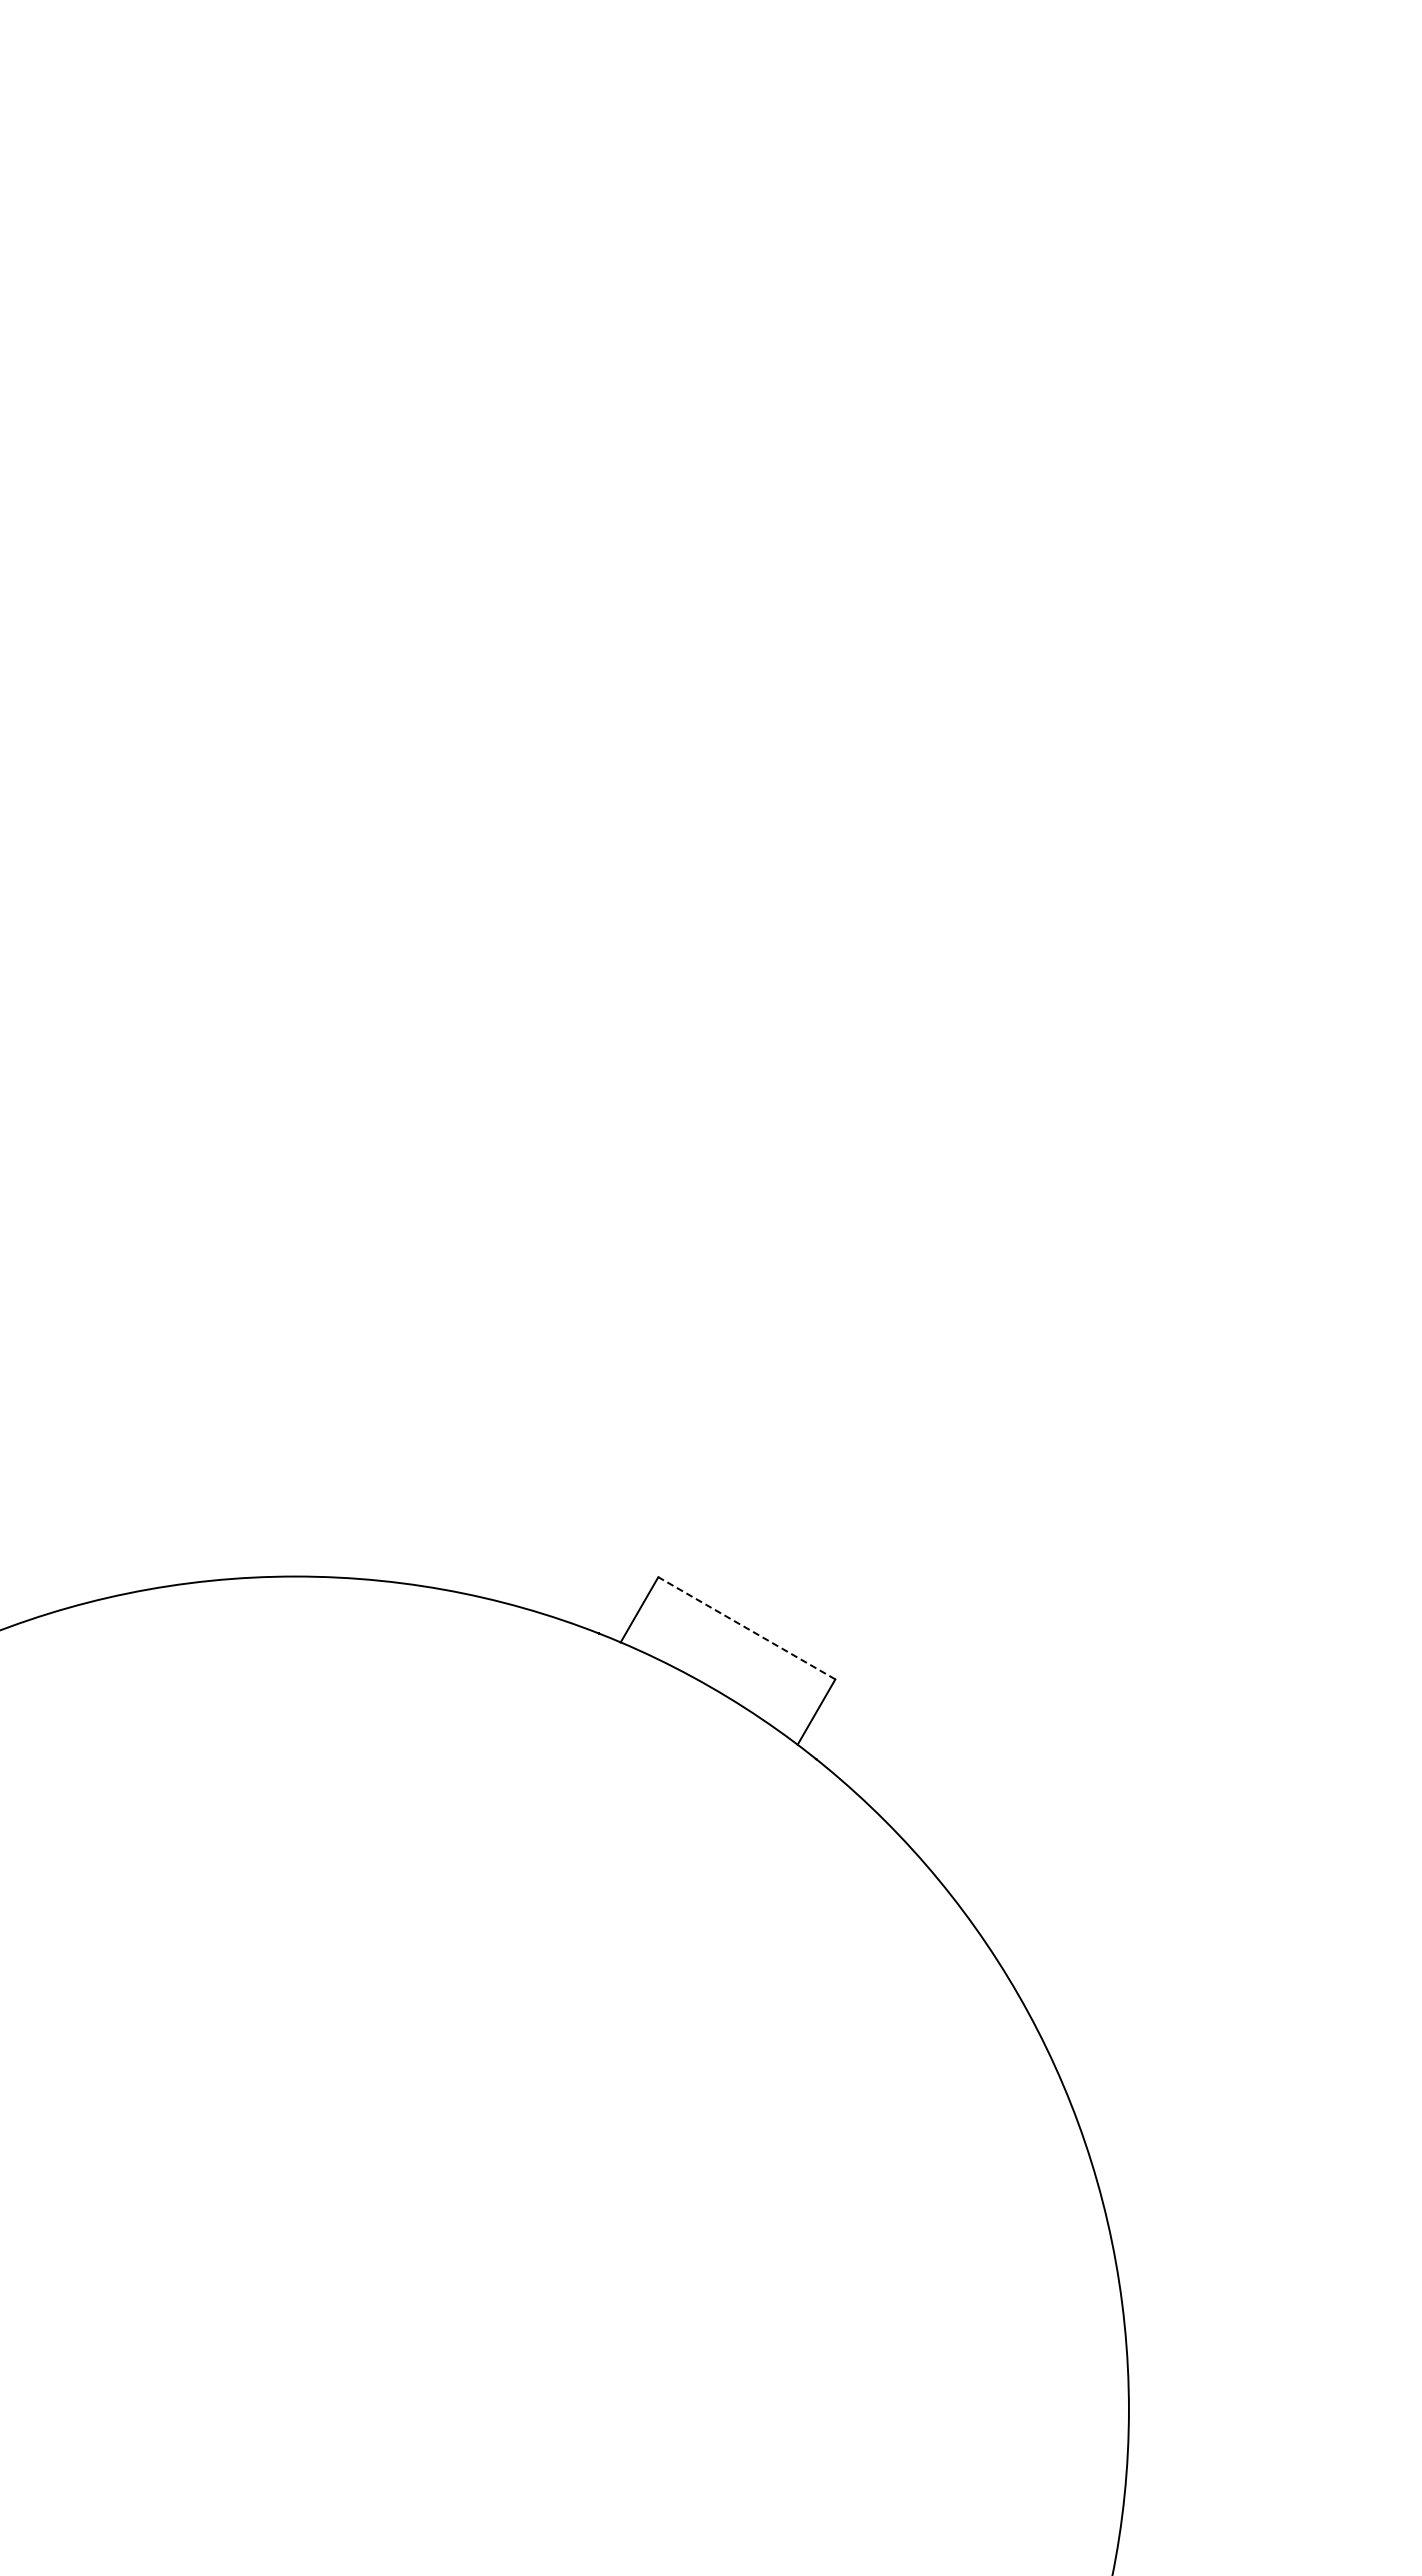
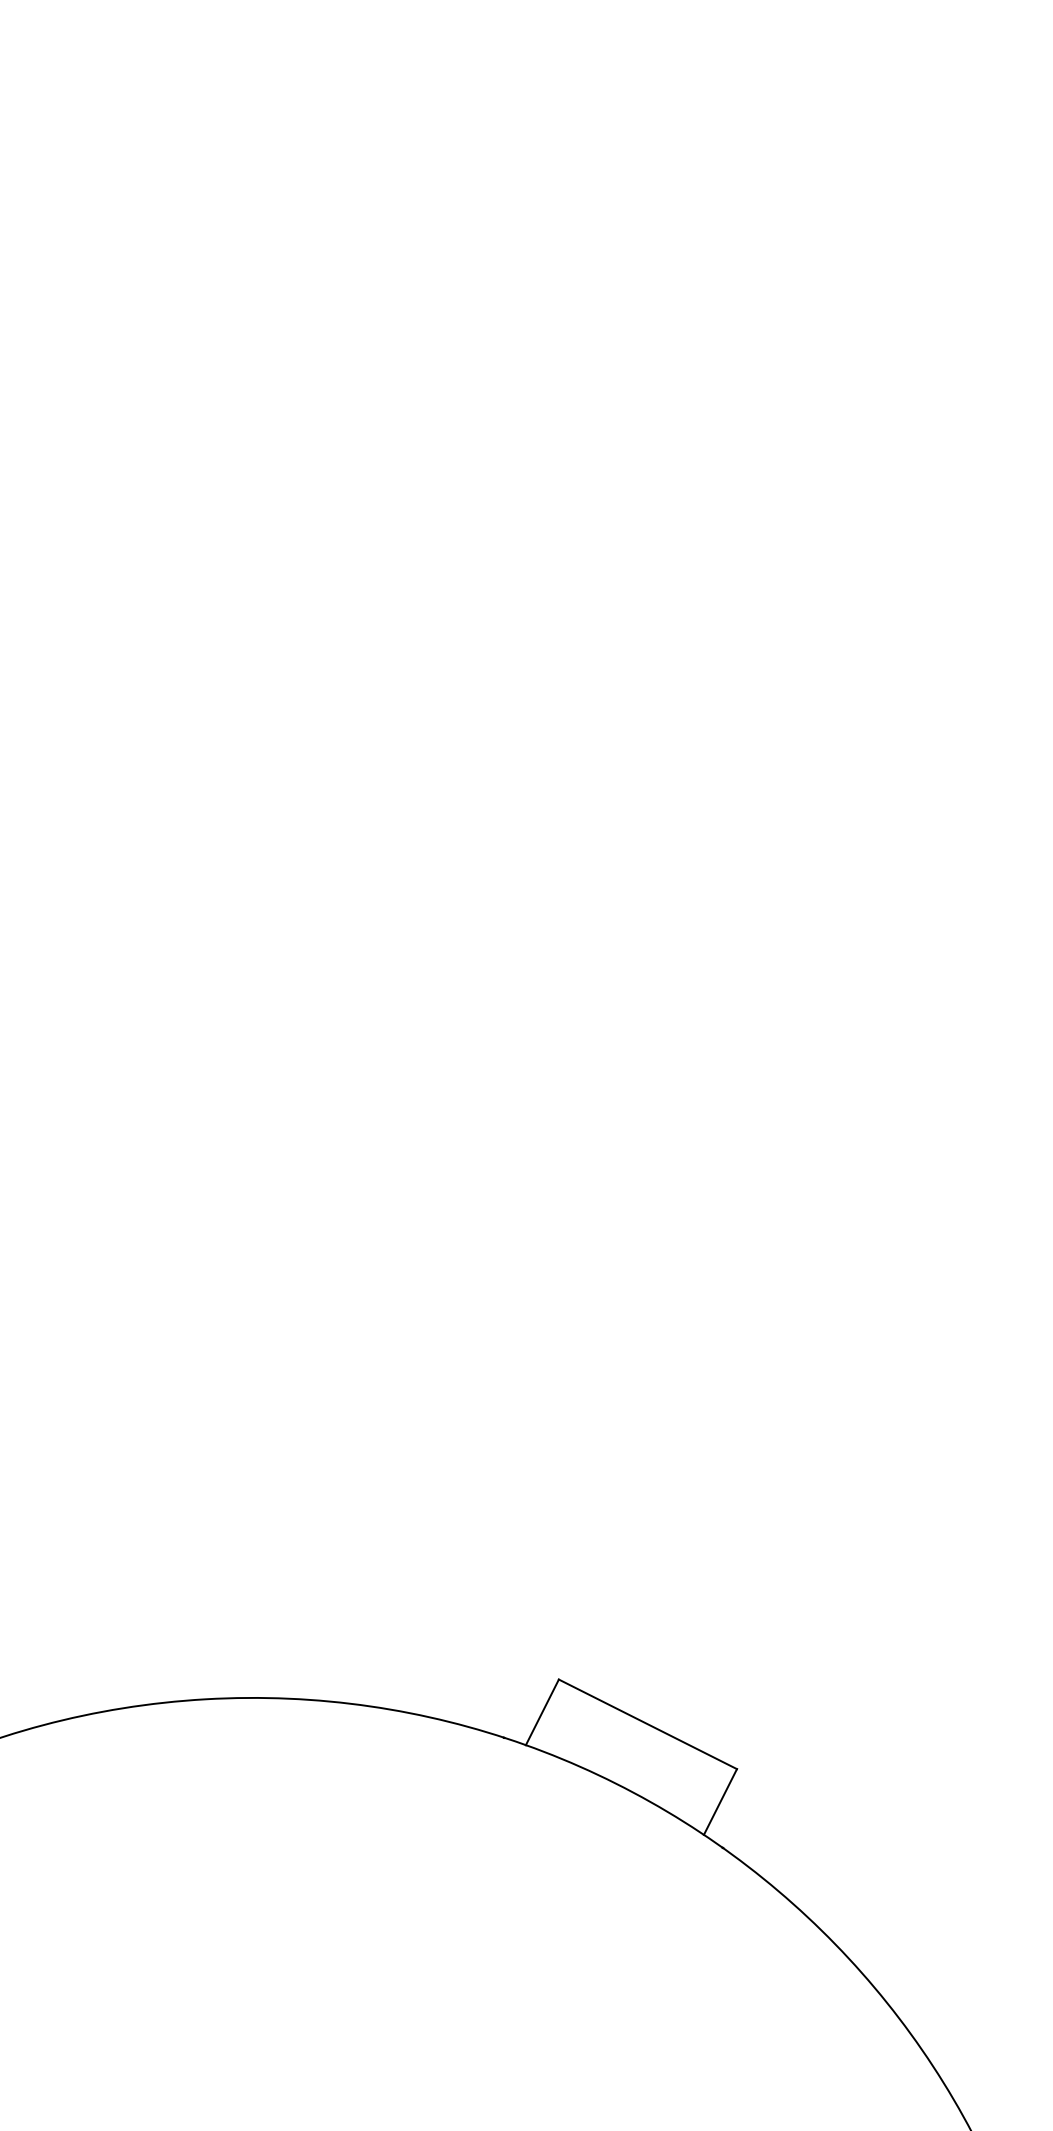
line: (746, 1628) -> (647, 1724), dashed -> solid

